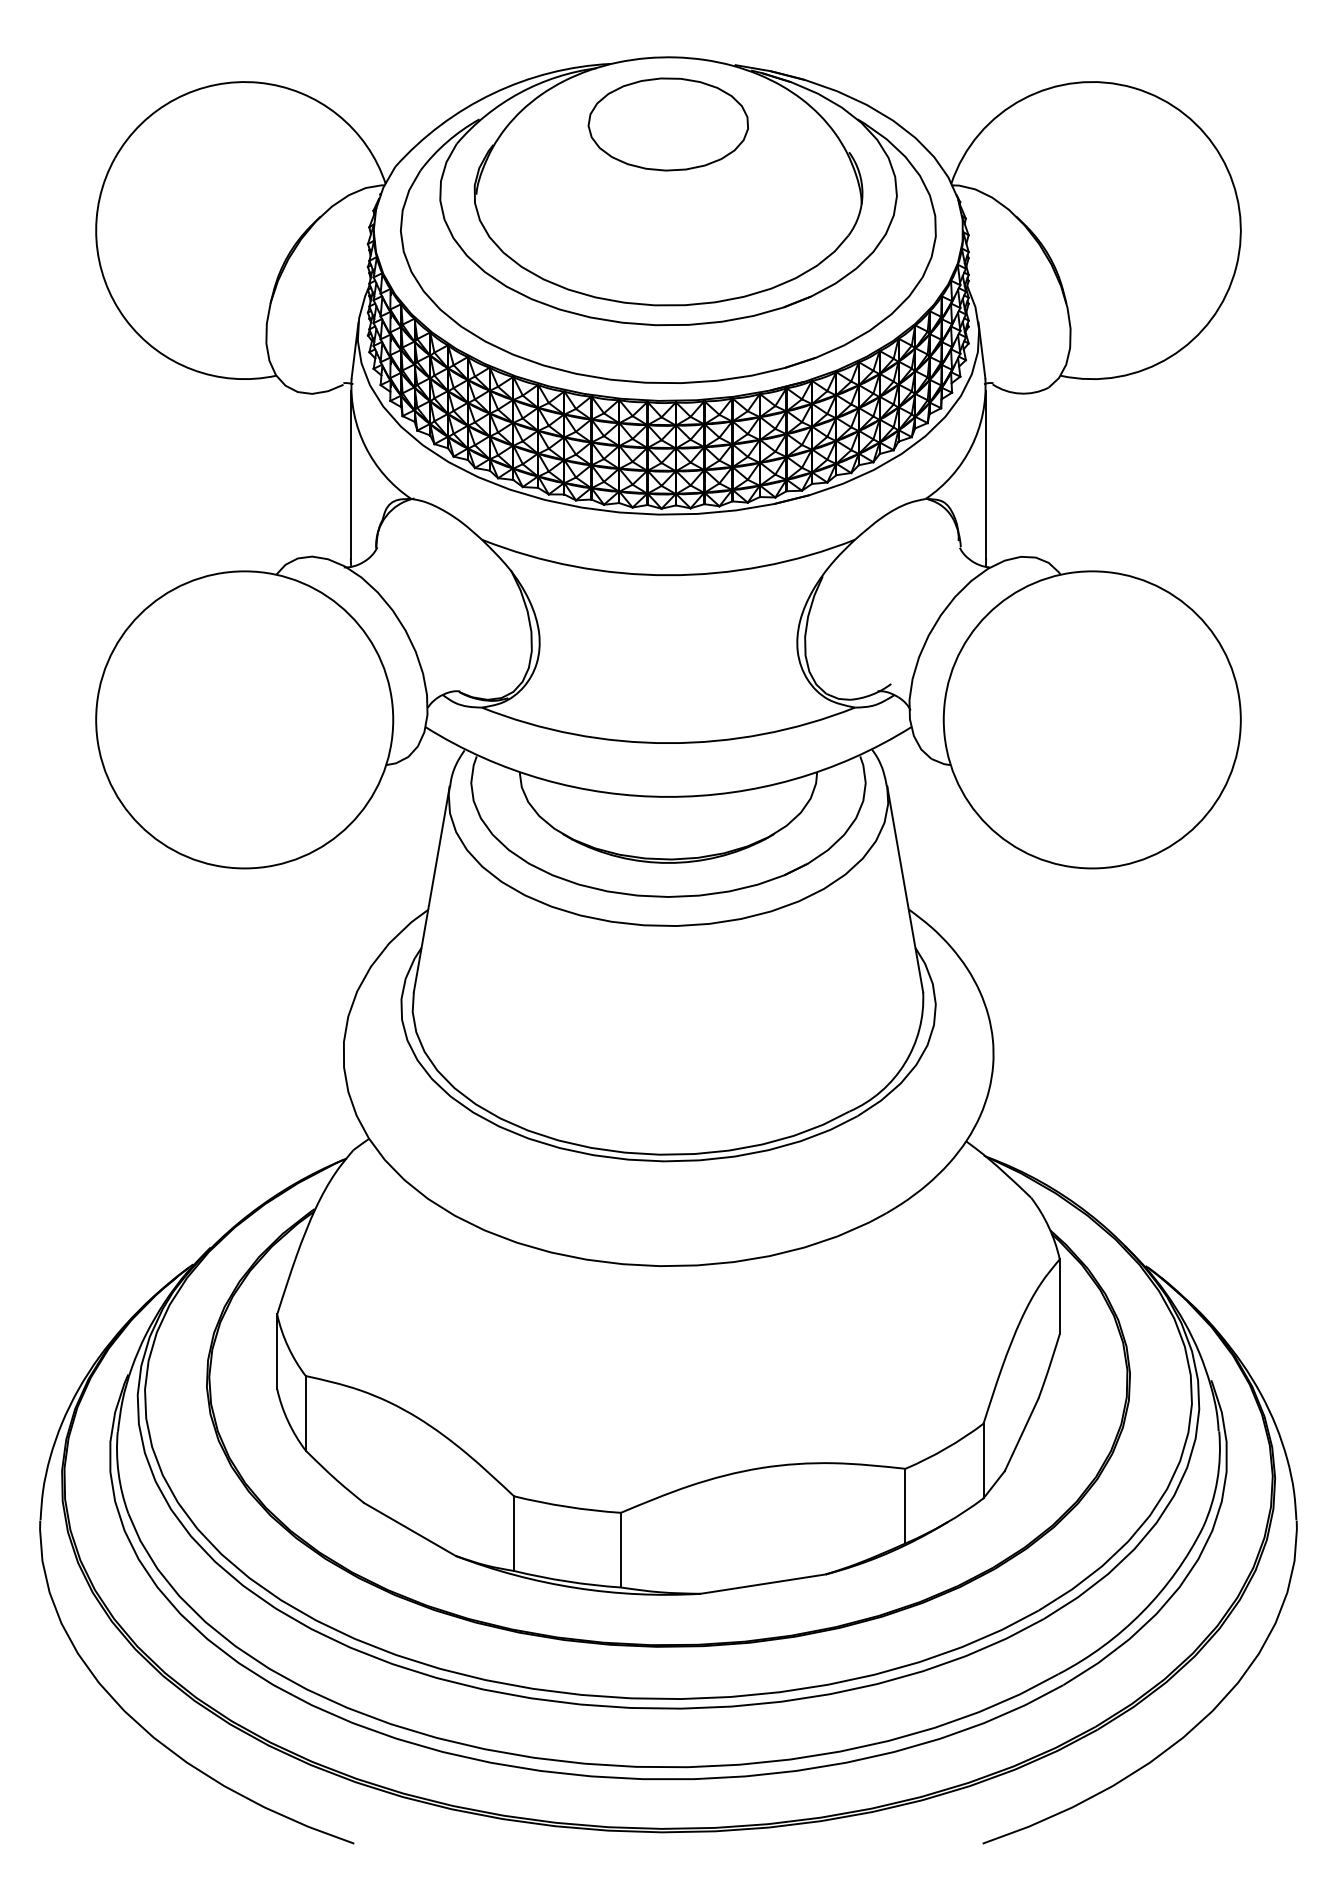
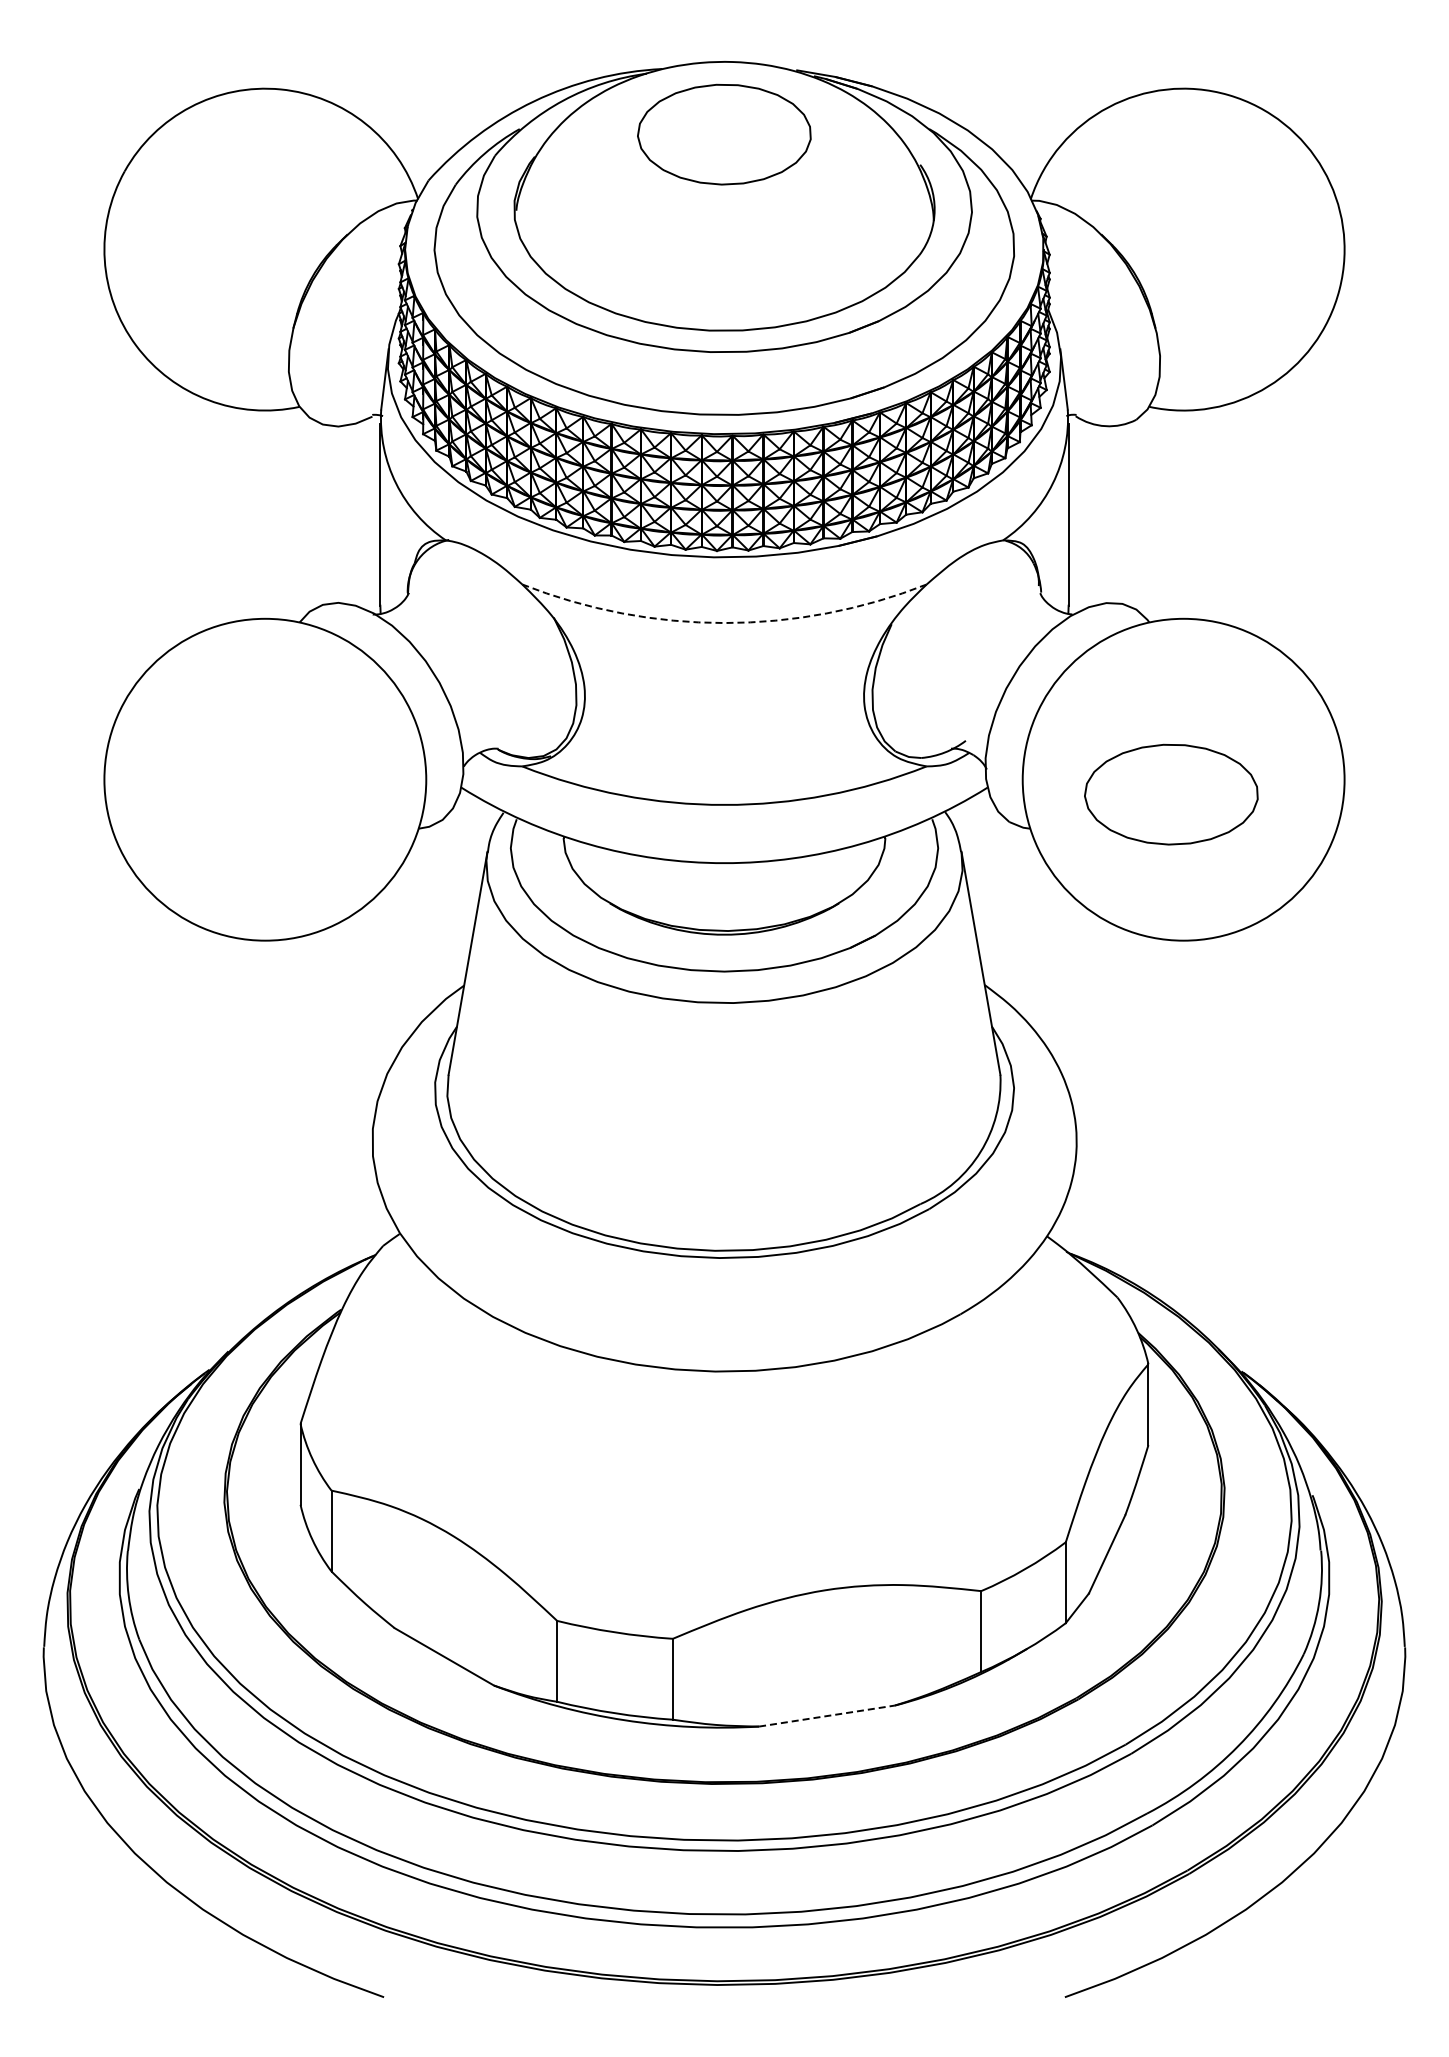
arc: (668, 575) -> (724, 623), solid -> dashed
part: (1081, 733) -> (1171, 794), added
line: (763, 1584) -> (827, 1716), solid -> dashed

